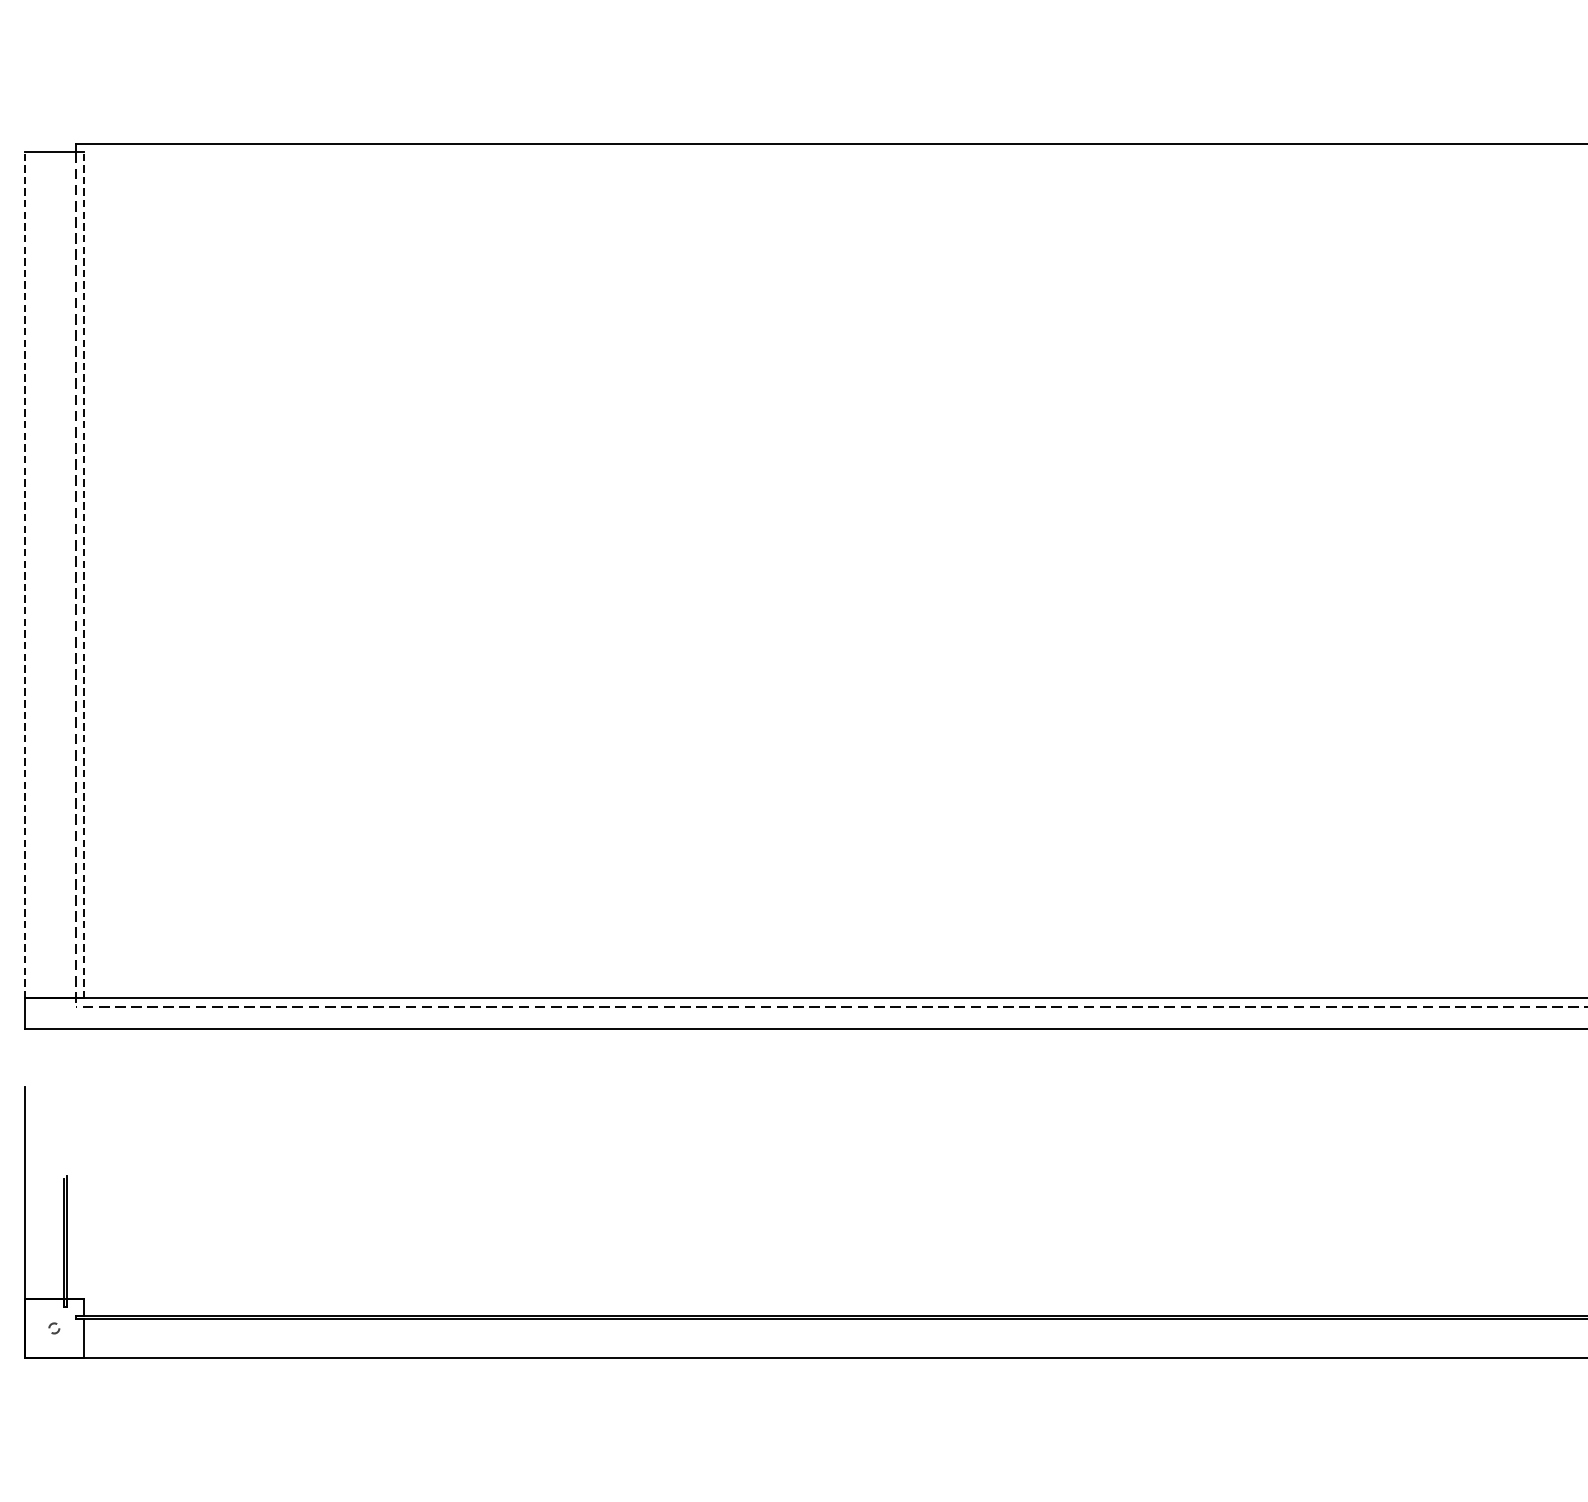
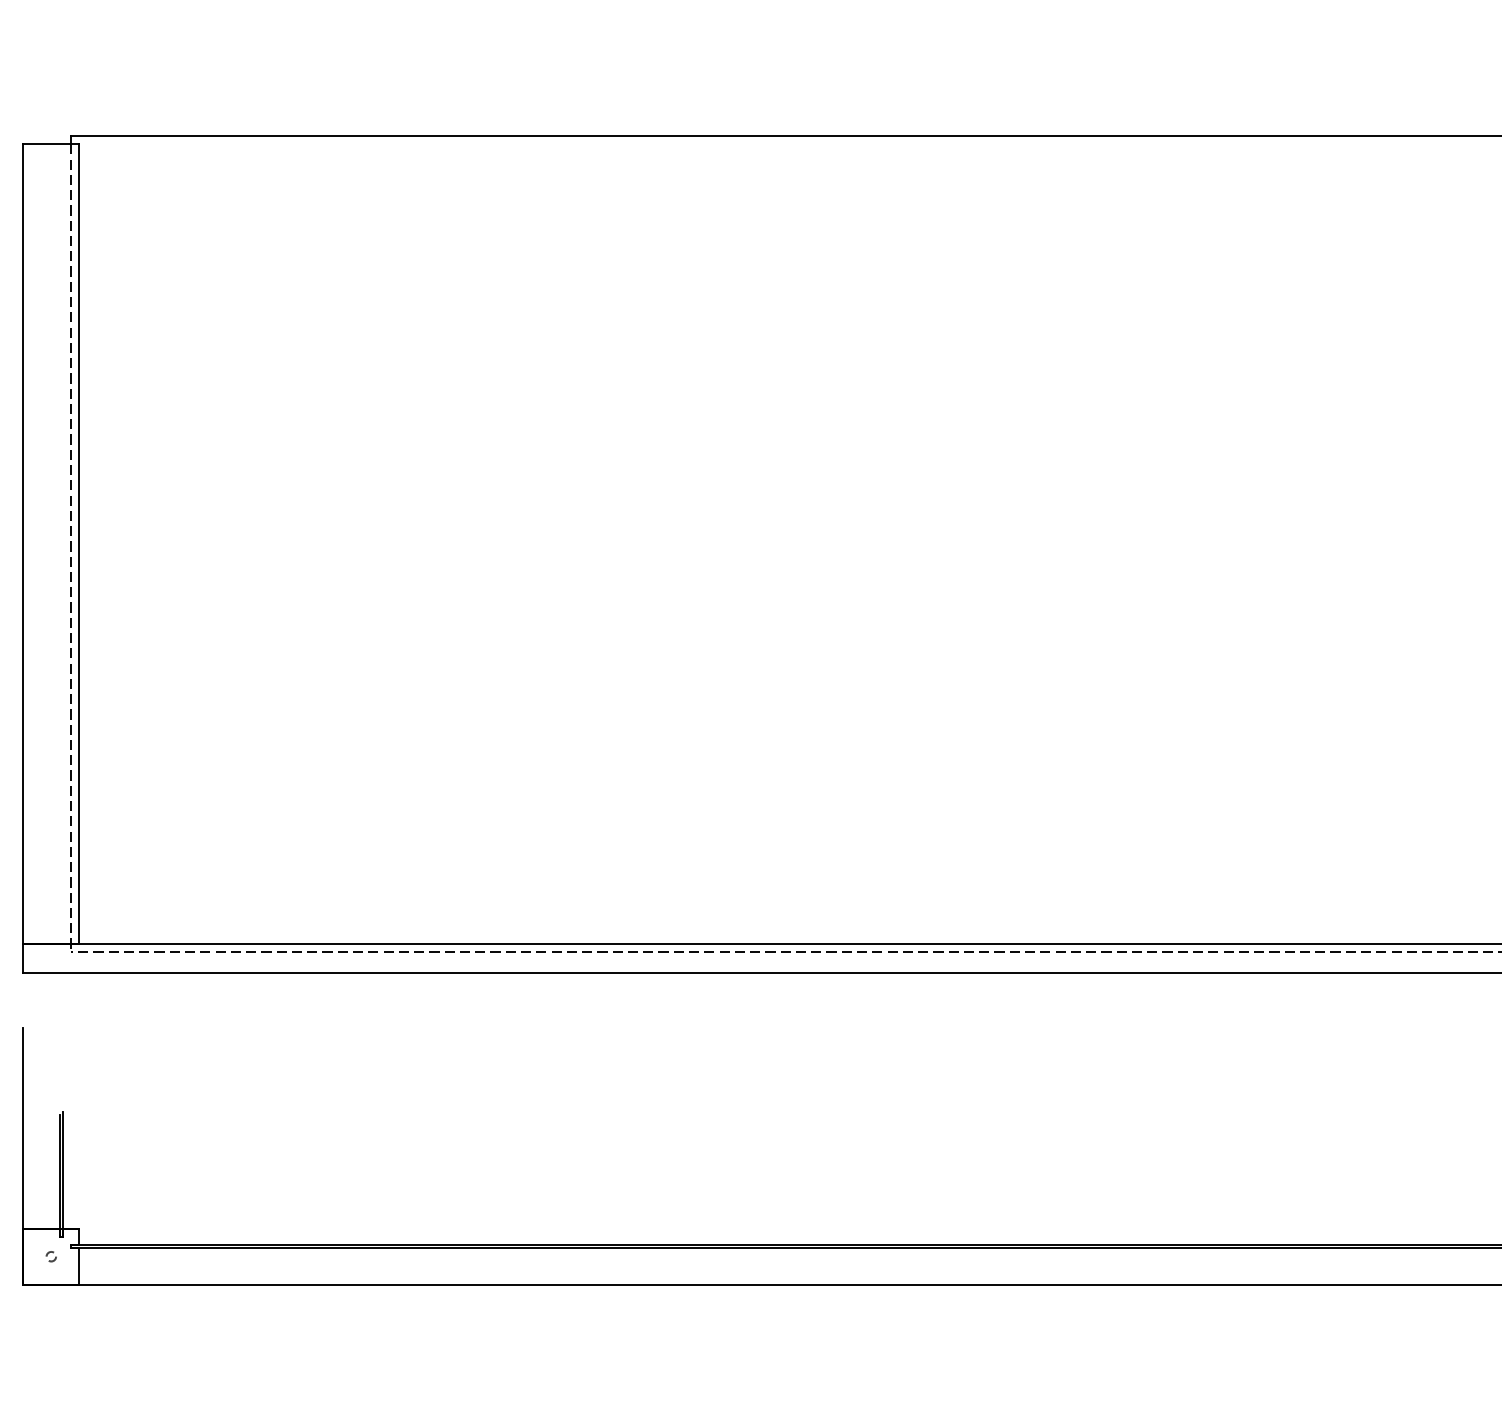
line: (24, 574) -> (23, 543), dashed -> solid
line: (84, 574) -> (79, 543), dashed -> solid

